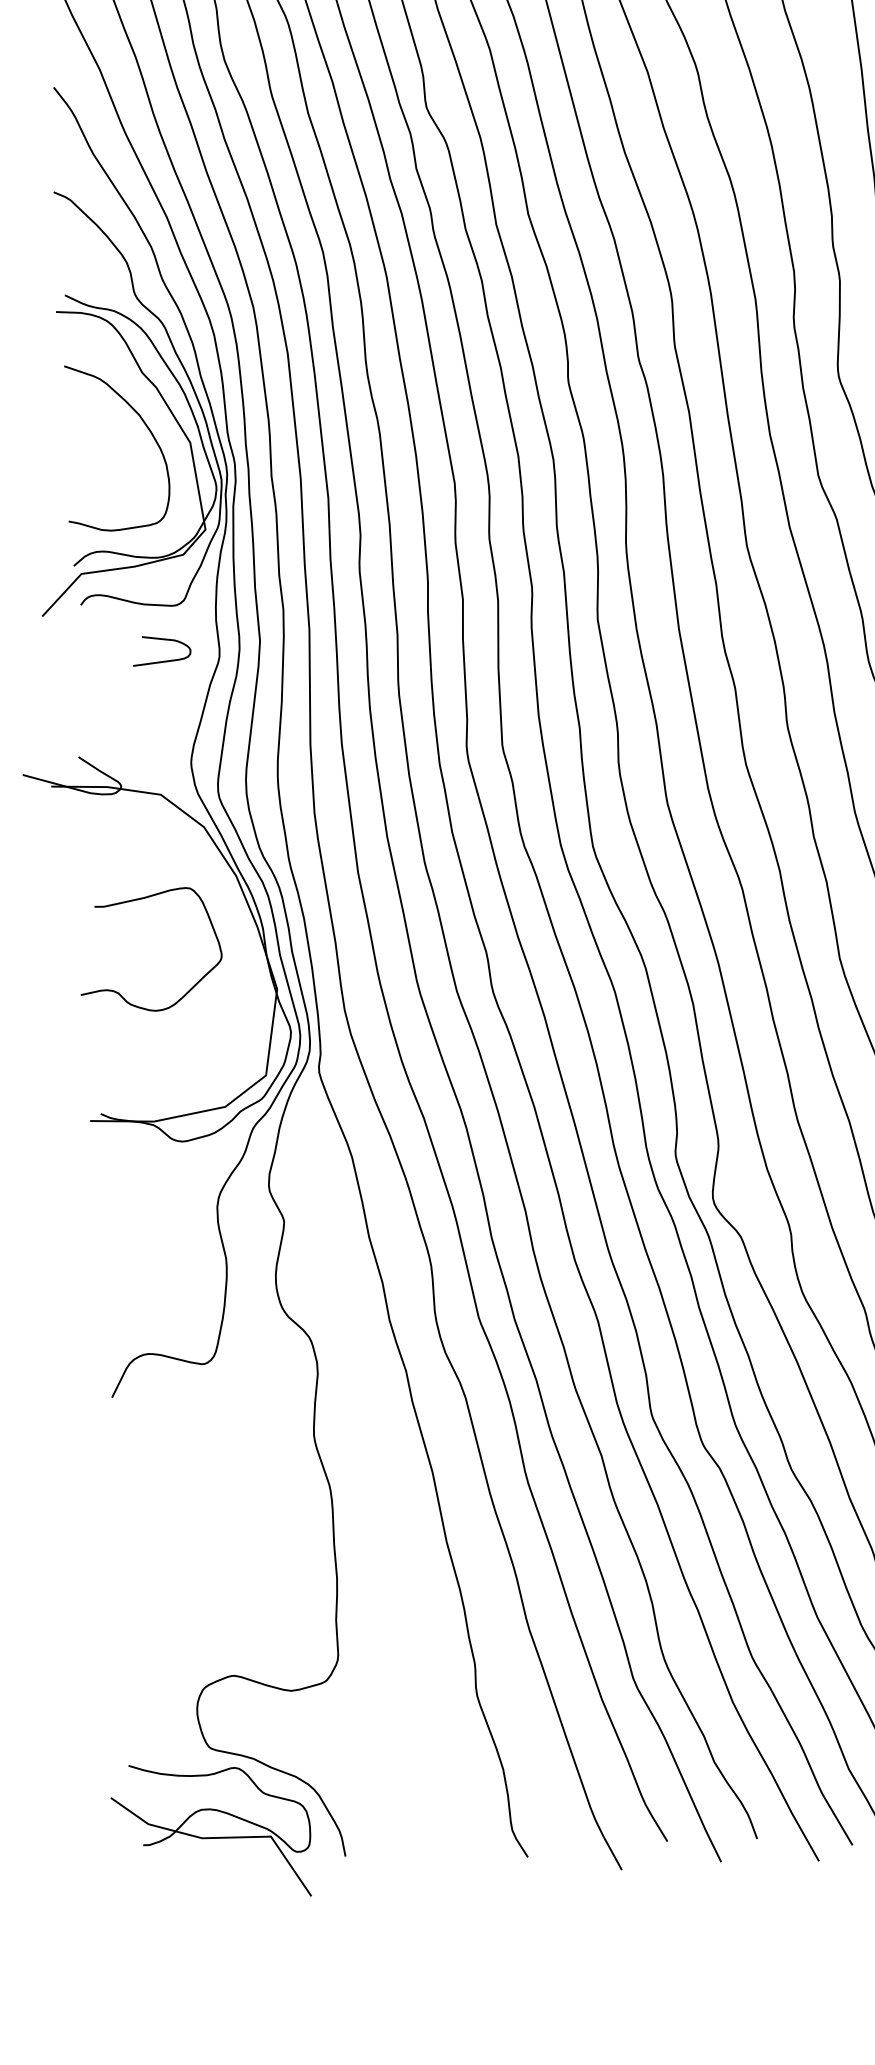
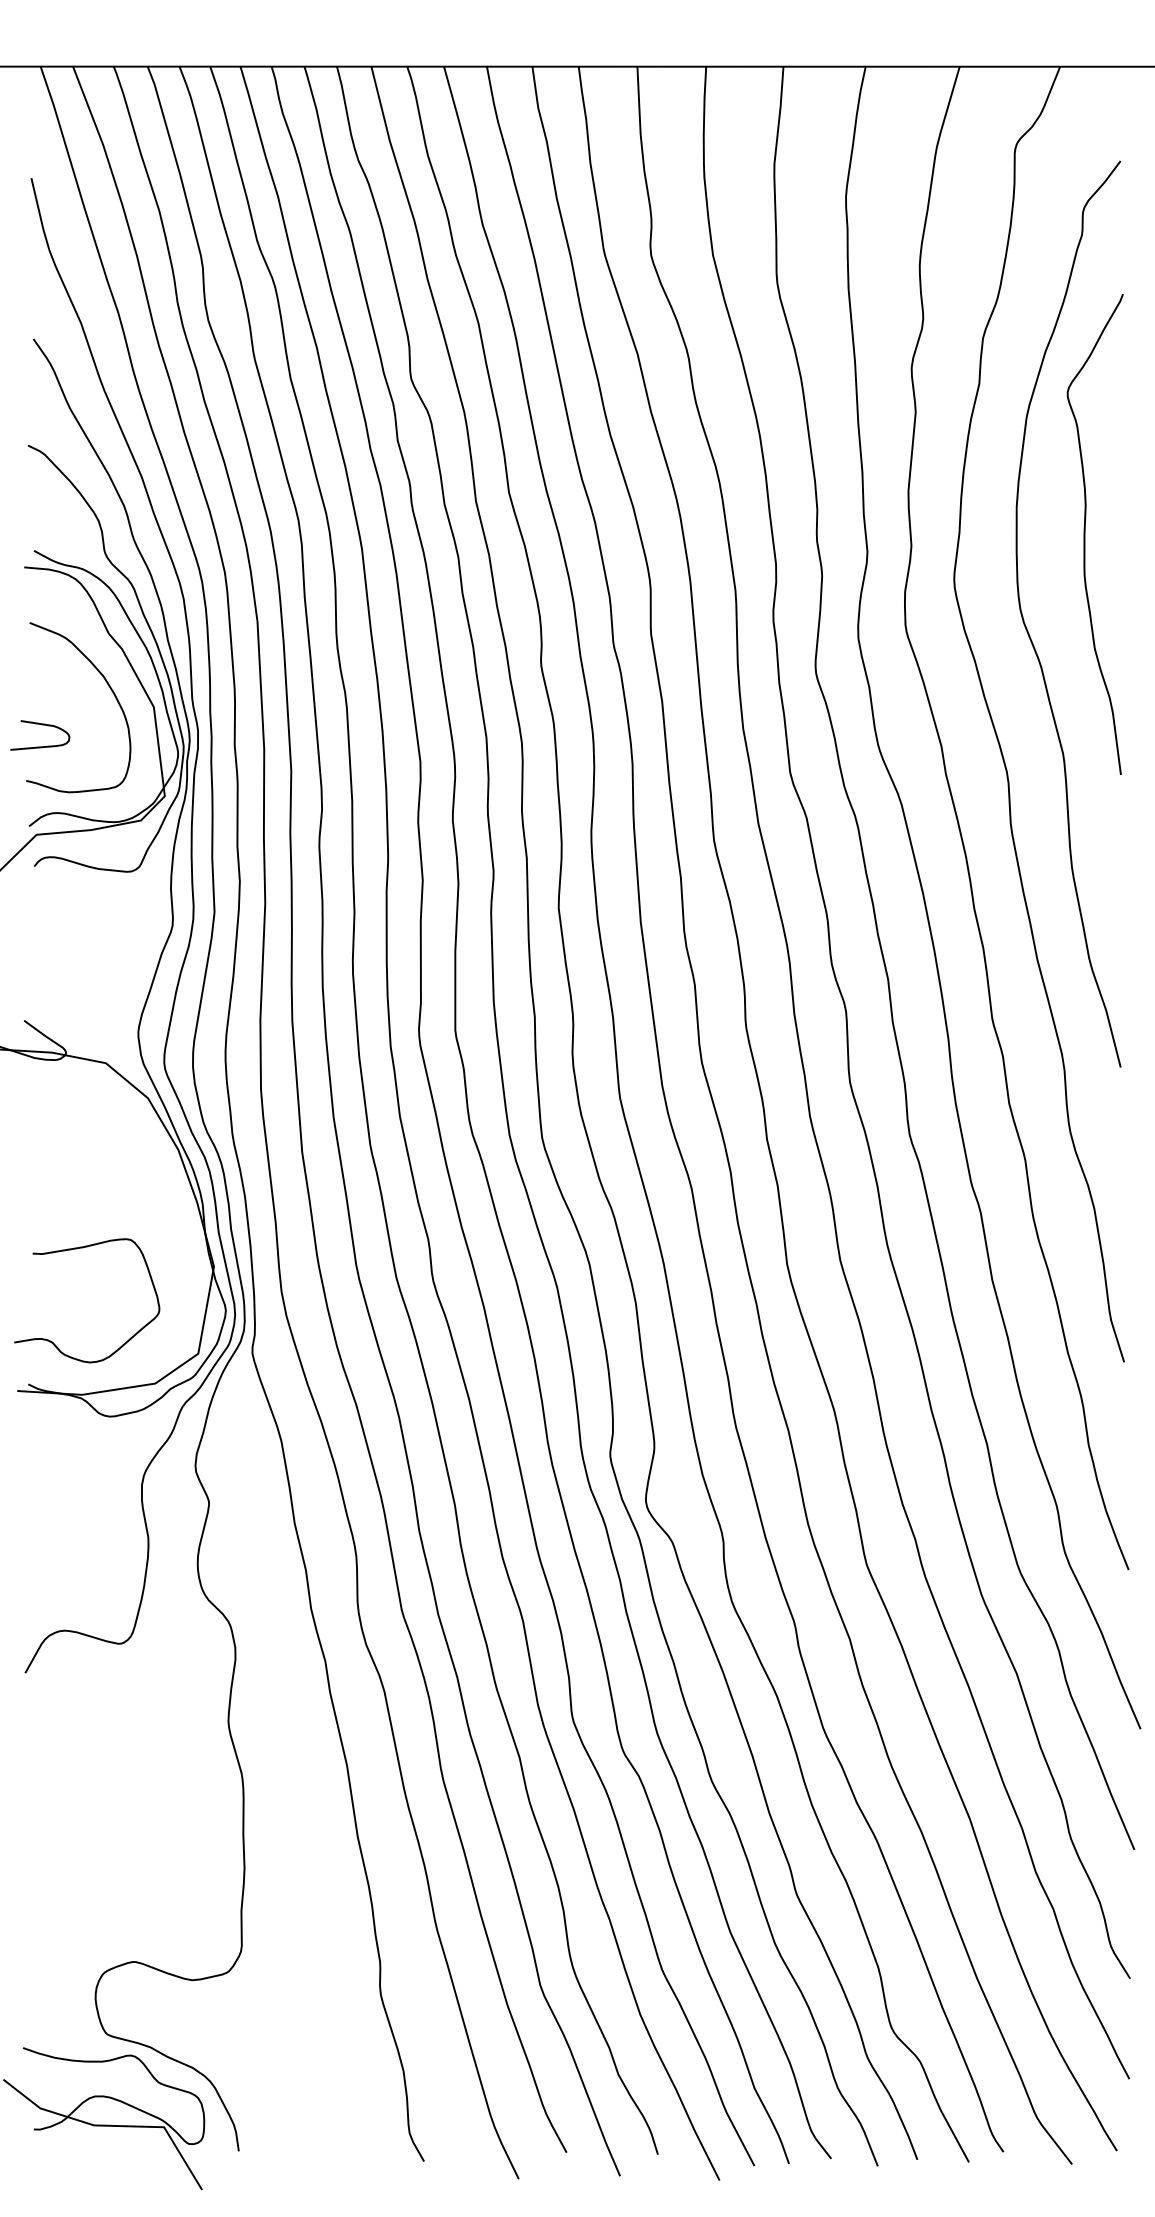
curve: (162, 640) -> (41, 725), moved
curve: (138, 900) -> (77, 1249), moved

